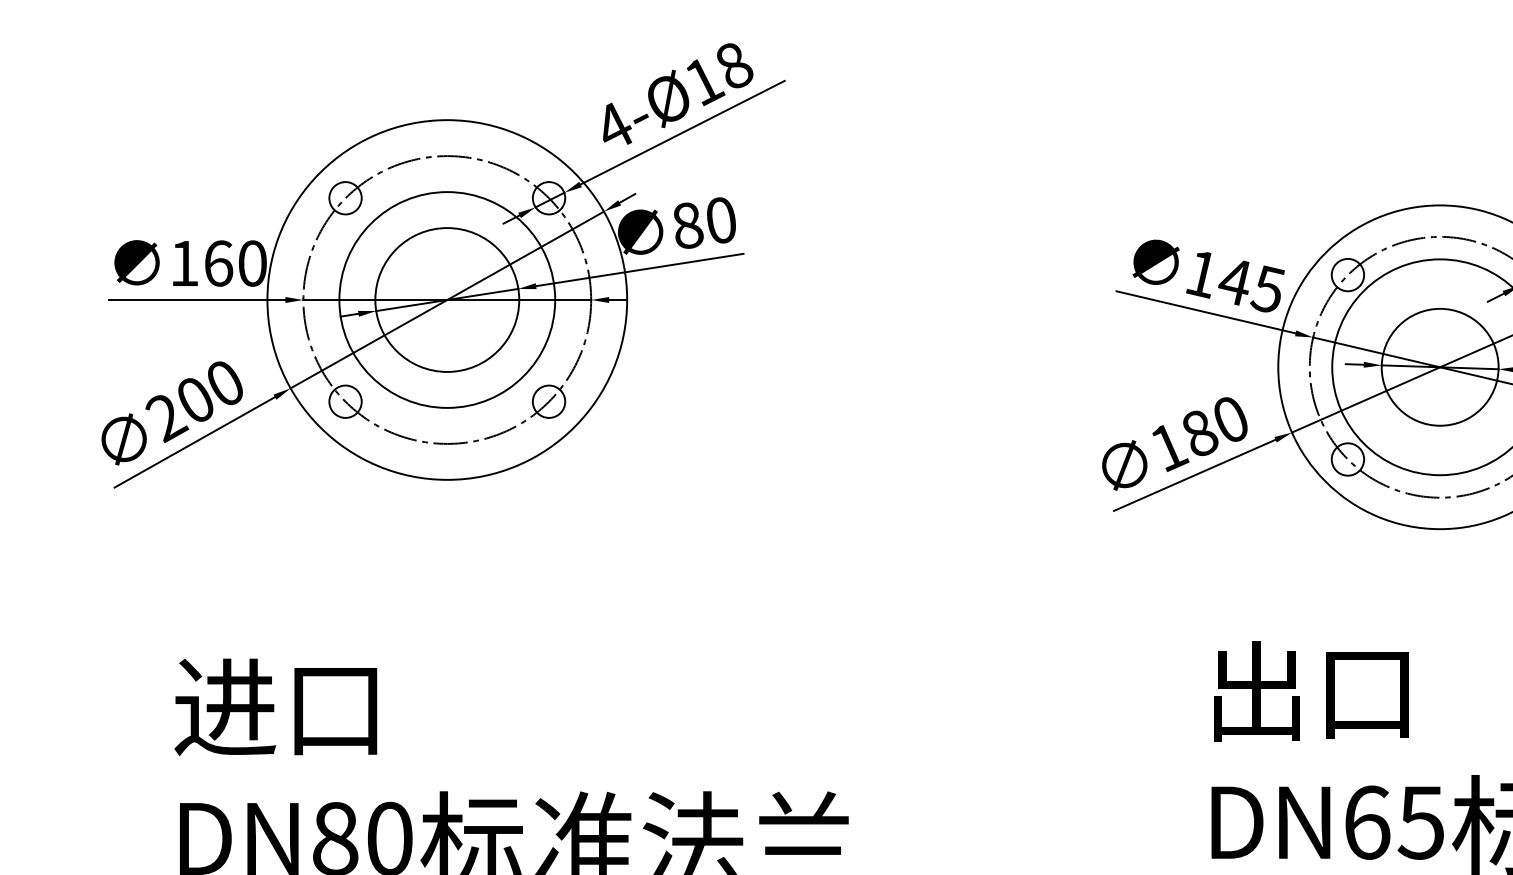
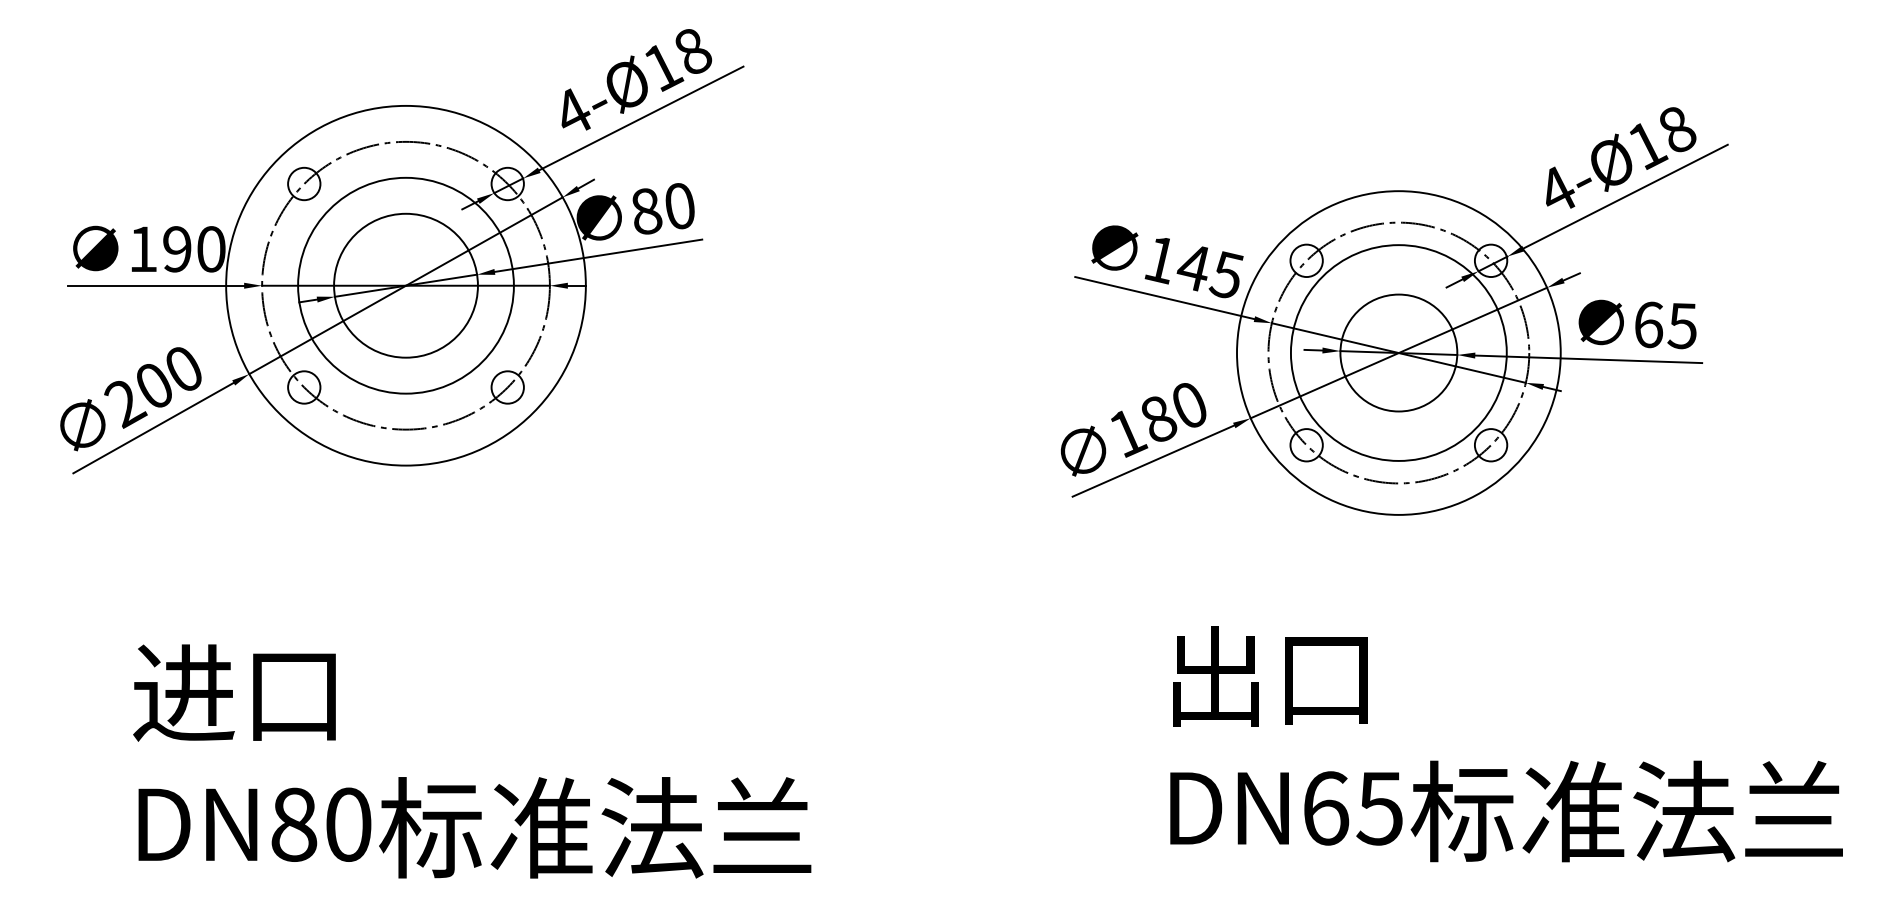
text: (218, 263) -> (177, 249), 160 -> 190

